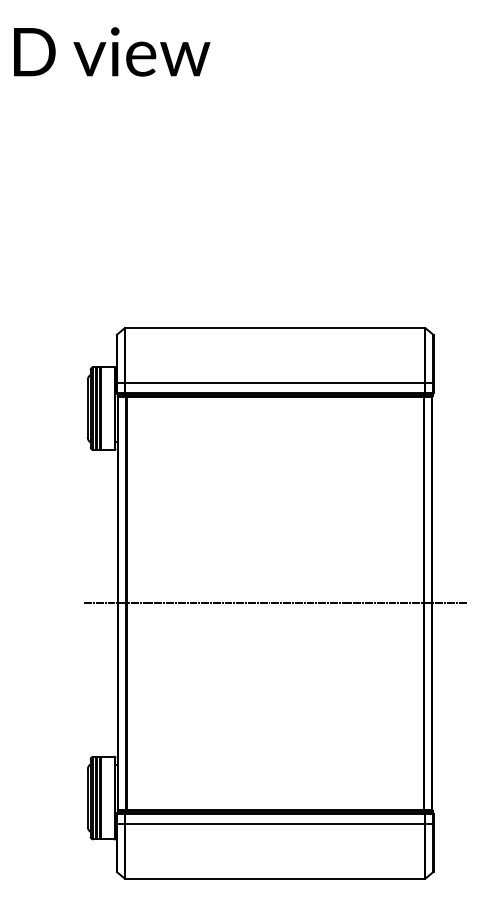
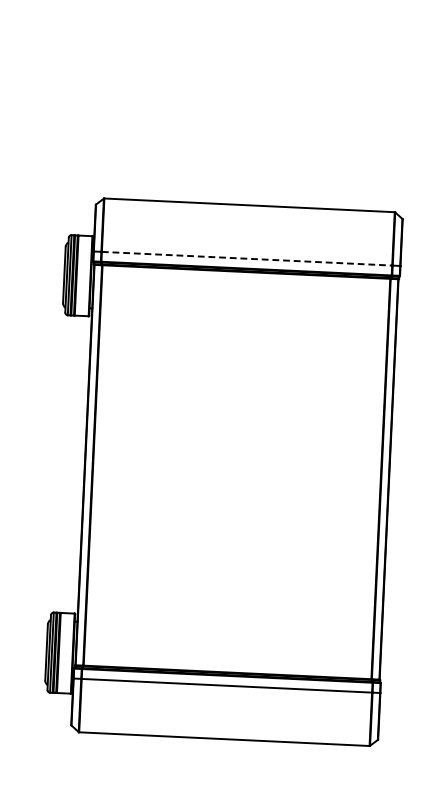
line: (275, 383) -> (247, 259), solid -> dashed
line: (274, 603) -> (236, 472), removed

